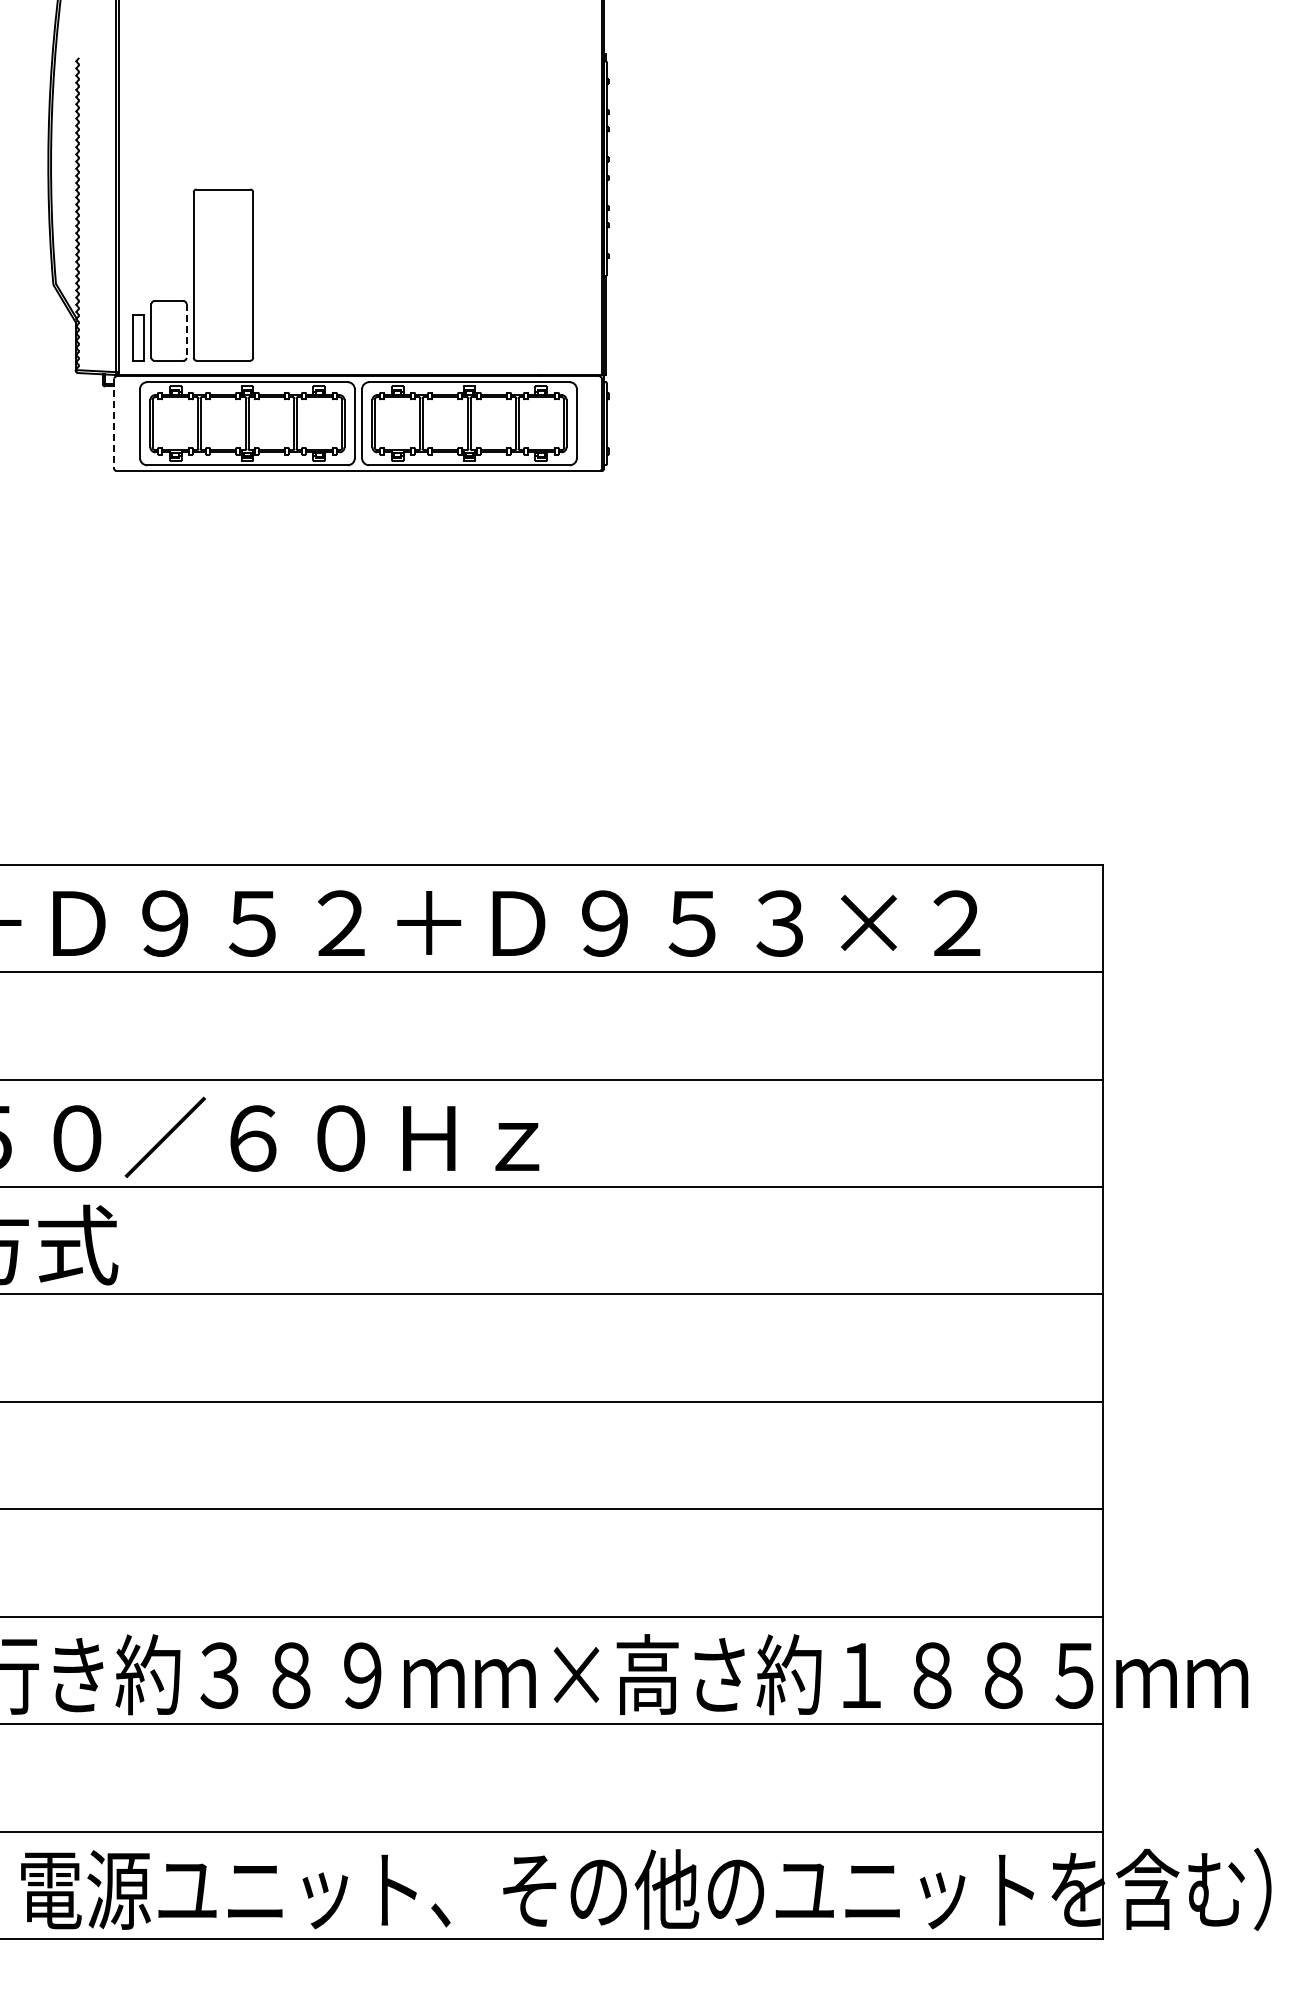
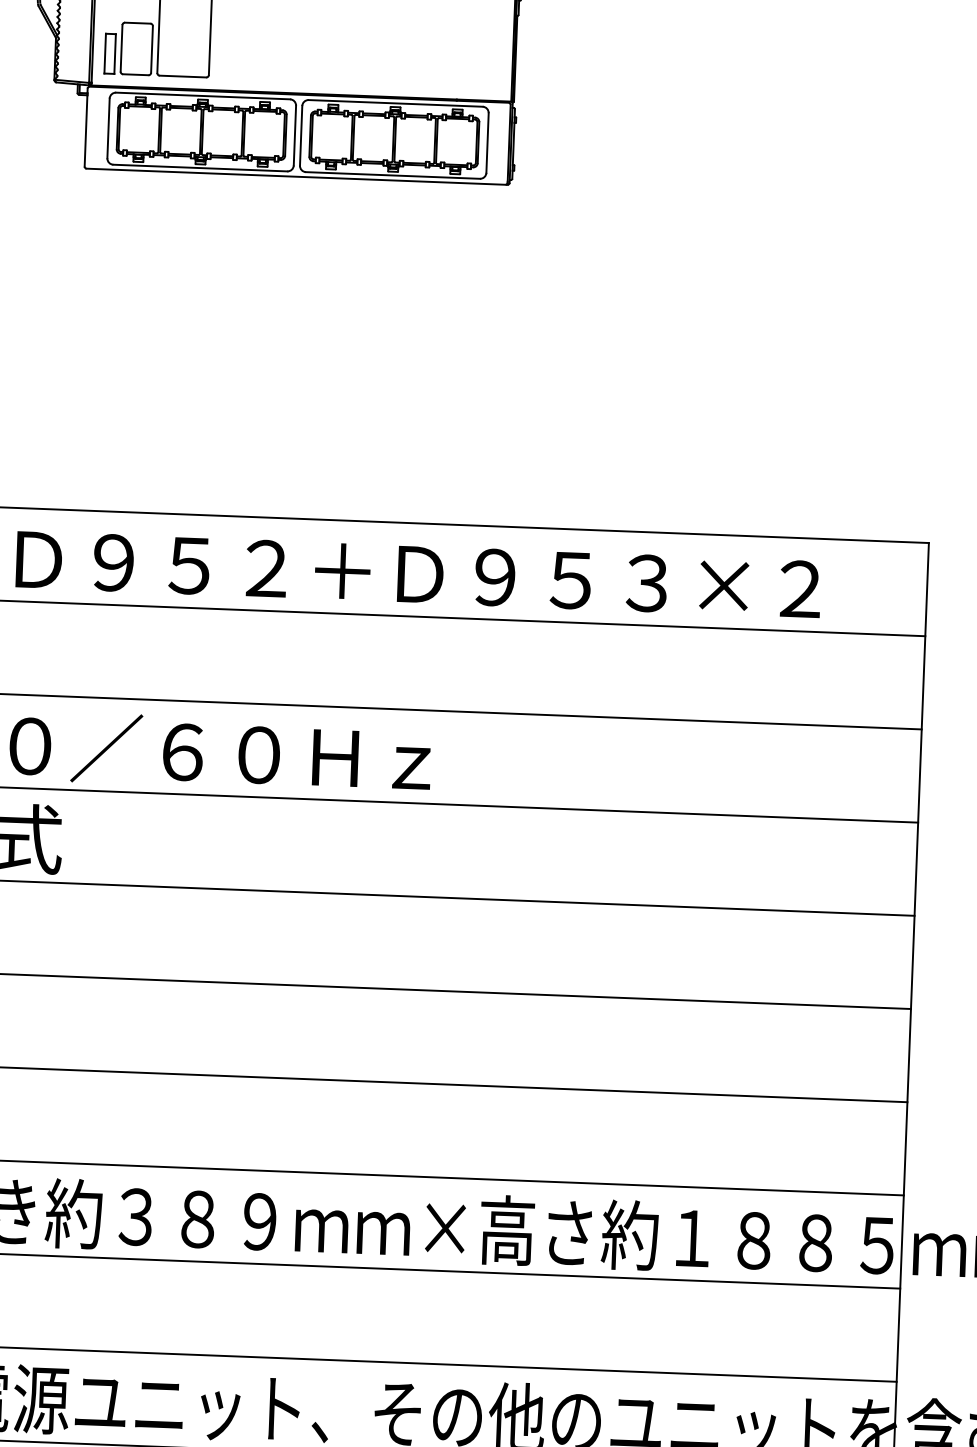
line: (186, 330) -> (151, 49), dashed -> solid
line: (114, 423) -> (86, 127), dashed -> solid

